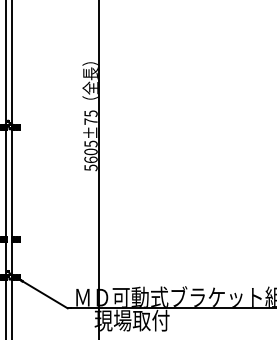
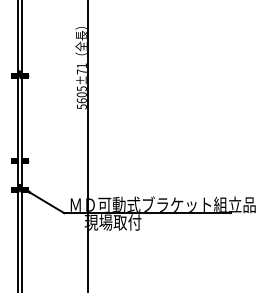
text: (90, 113) -> (81, 65), 5605±75 -> 5605±71

